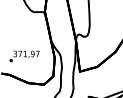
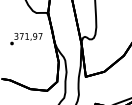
text: (24, 56) -> (26, 39), moved

